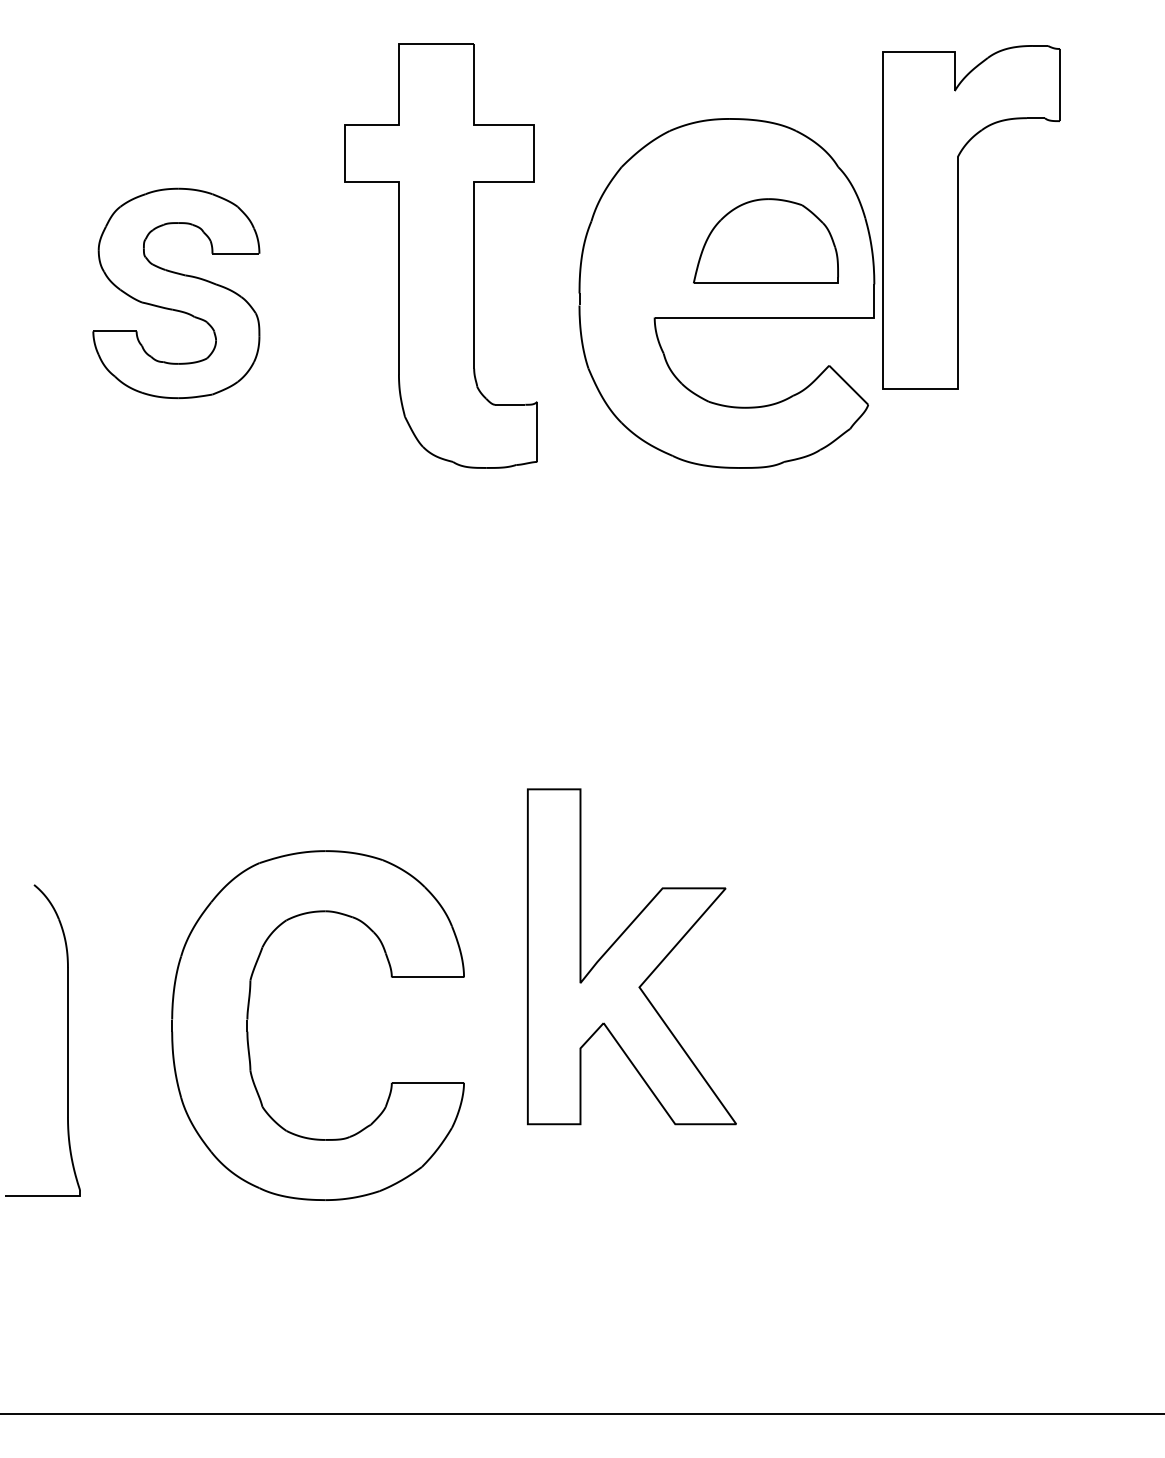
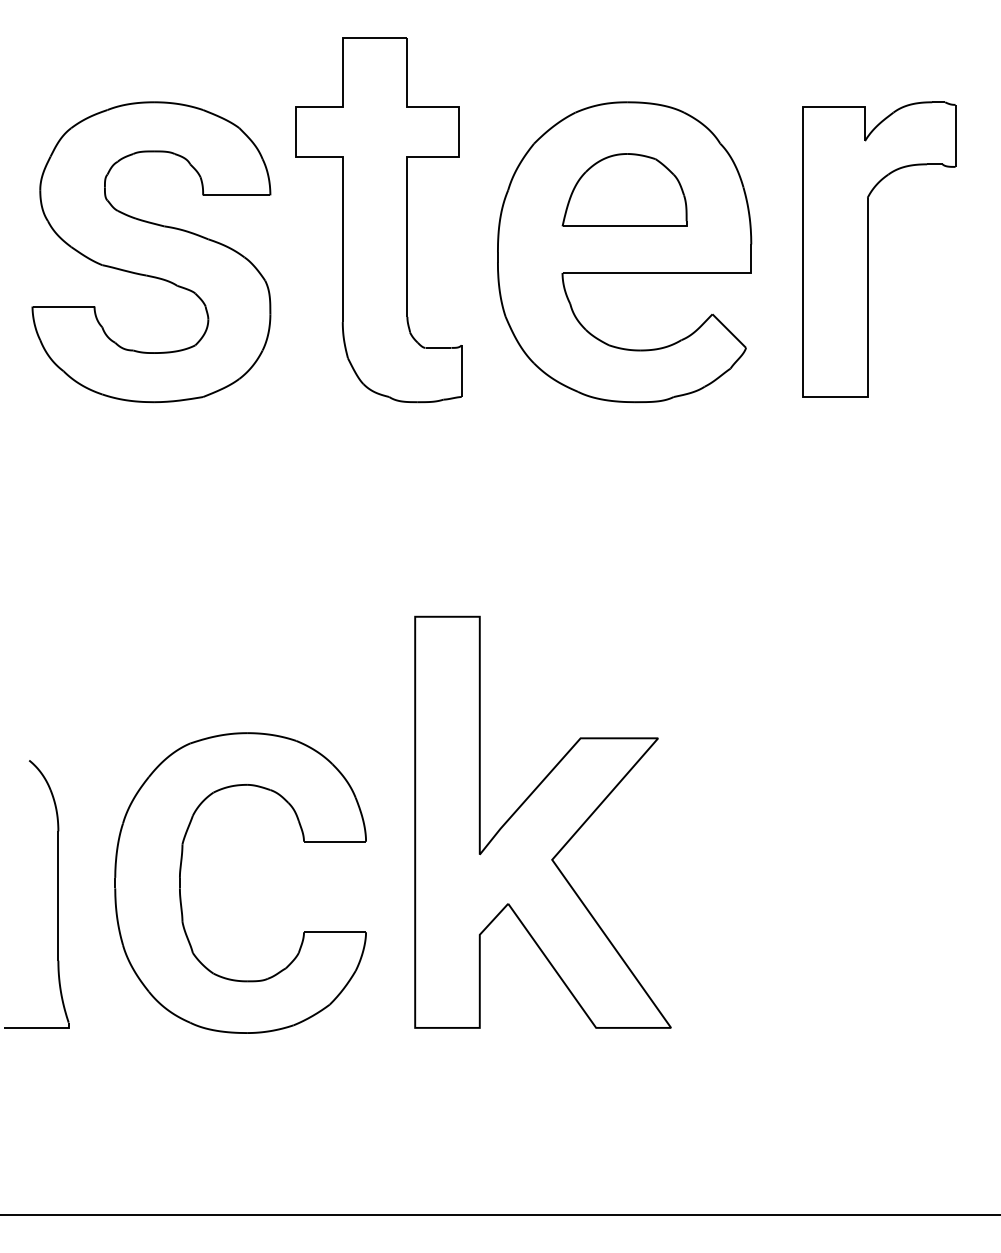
part: (958, 217) -> (868, 249), moved
part: (765, 240) -> (624, 189), moved
part: (176, 293) -> (151, 252), size x1.67
part: (631, 956) -> (542, 821), size x1.43
part: (248, 1019) -> (180, 877), moved

